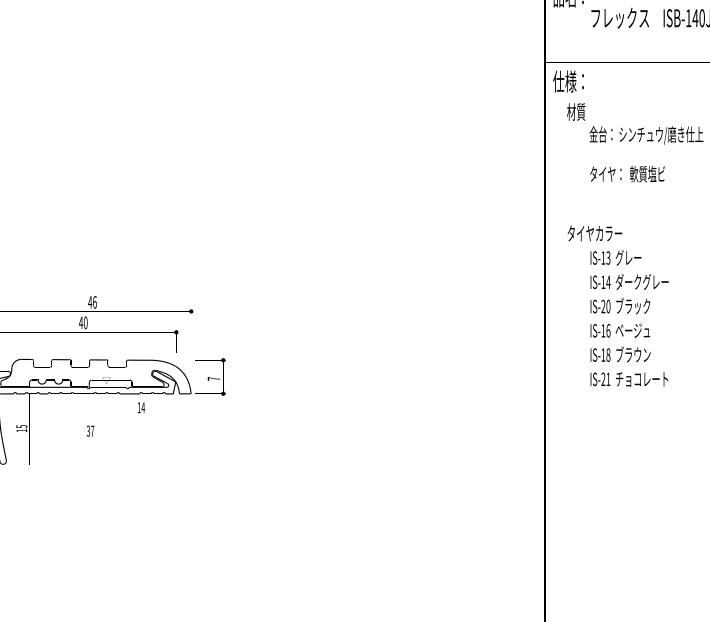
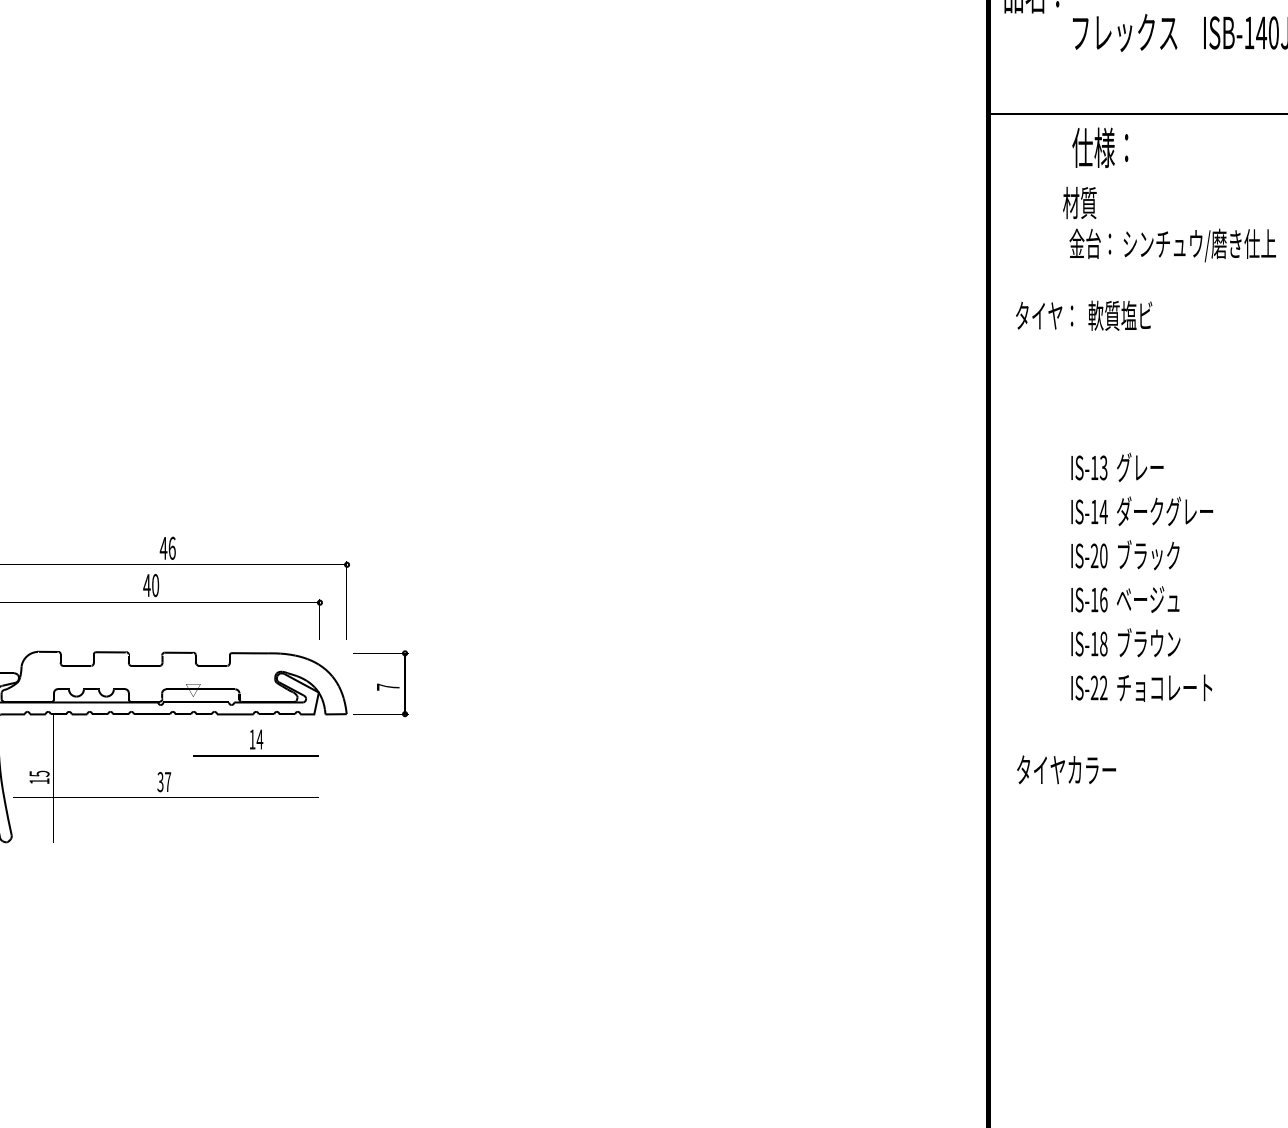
text: (568, 81) -> (1100, 147), moved
text: (576, 111) -> (1080, 202), moved
text: (627, 174) -> (1083, 316), moved
text: (594, 233) -> (1065, 769), moved
text: (608, 378) -> (1103, 686), IS-21 -> IS-22

